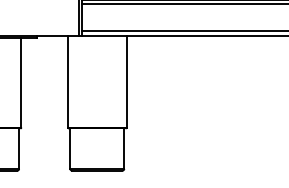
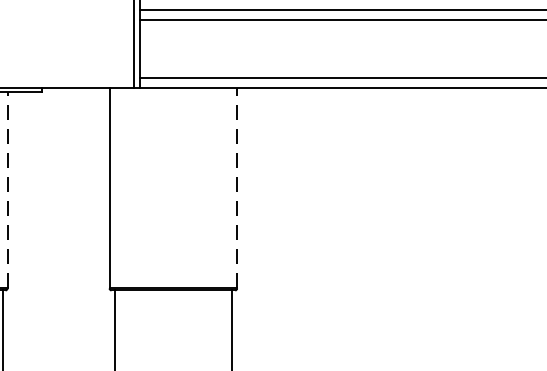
line: (126, 81) -> (237, 187), solid -> dashed
line: (21, 82) -> (7, 190), solid -> dashed

